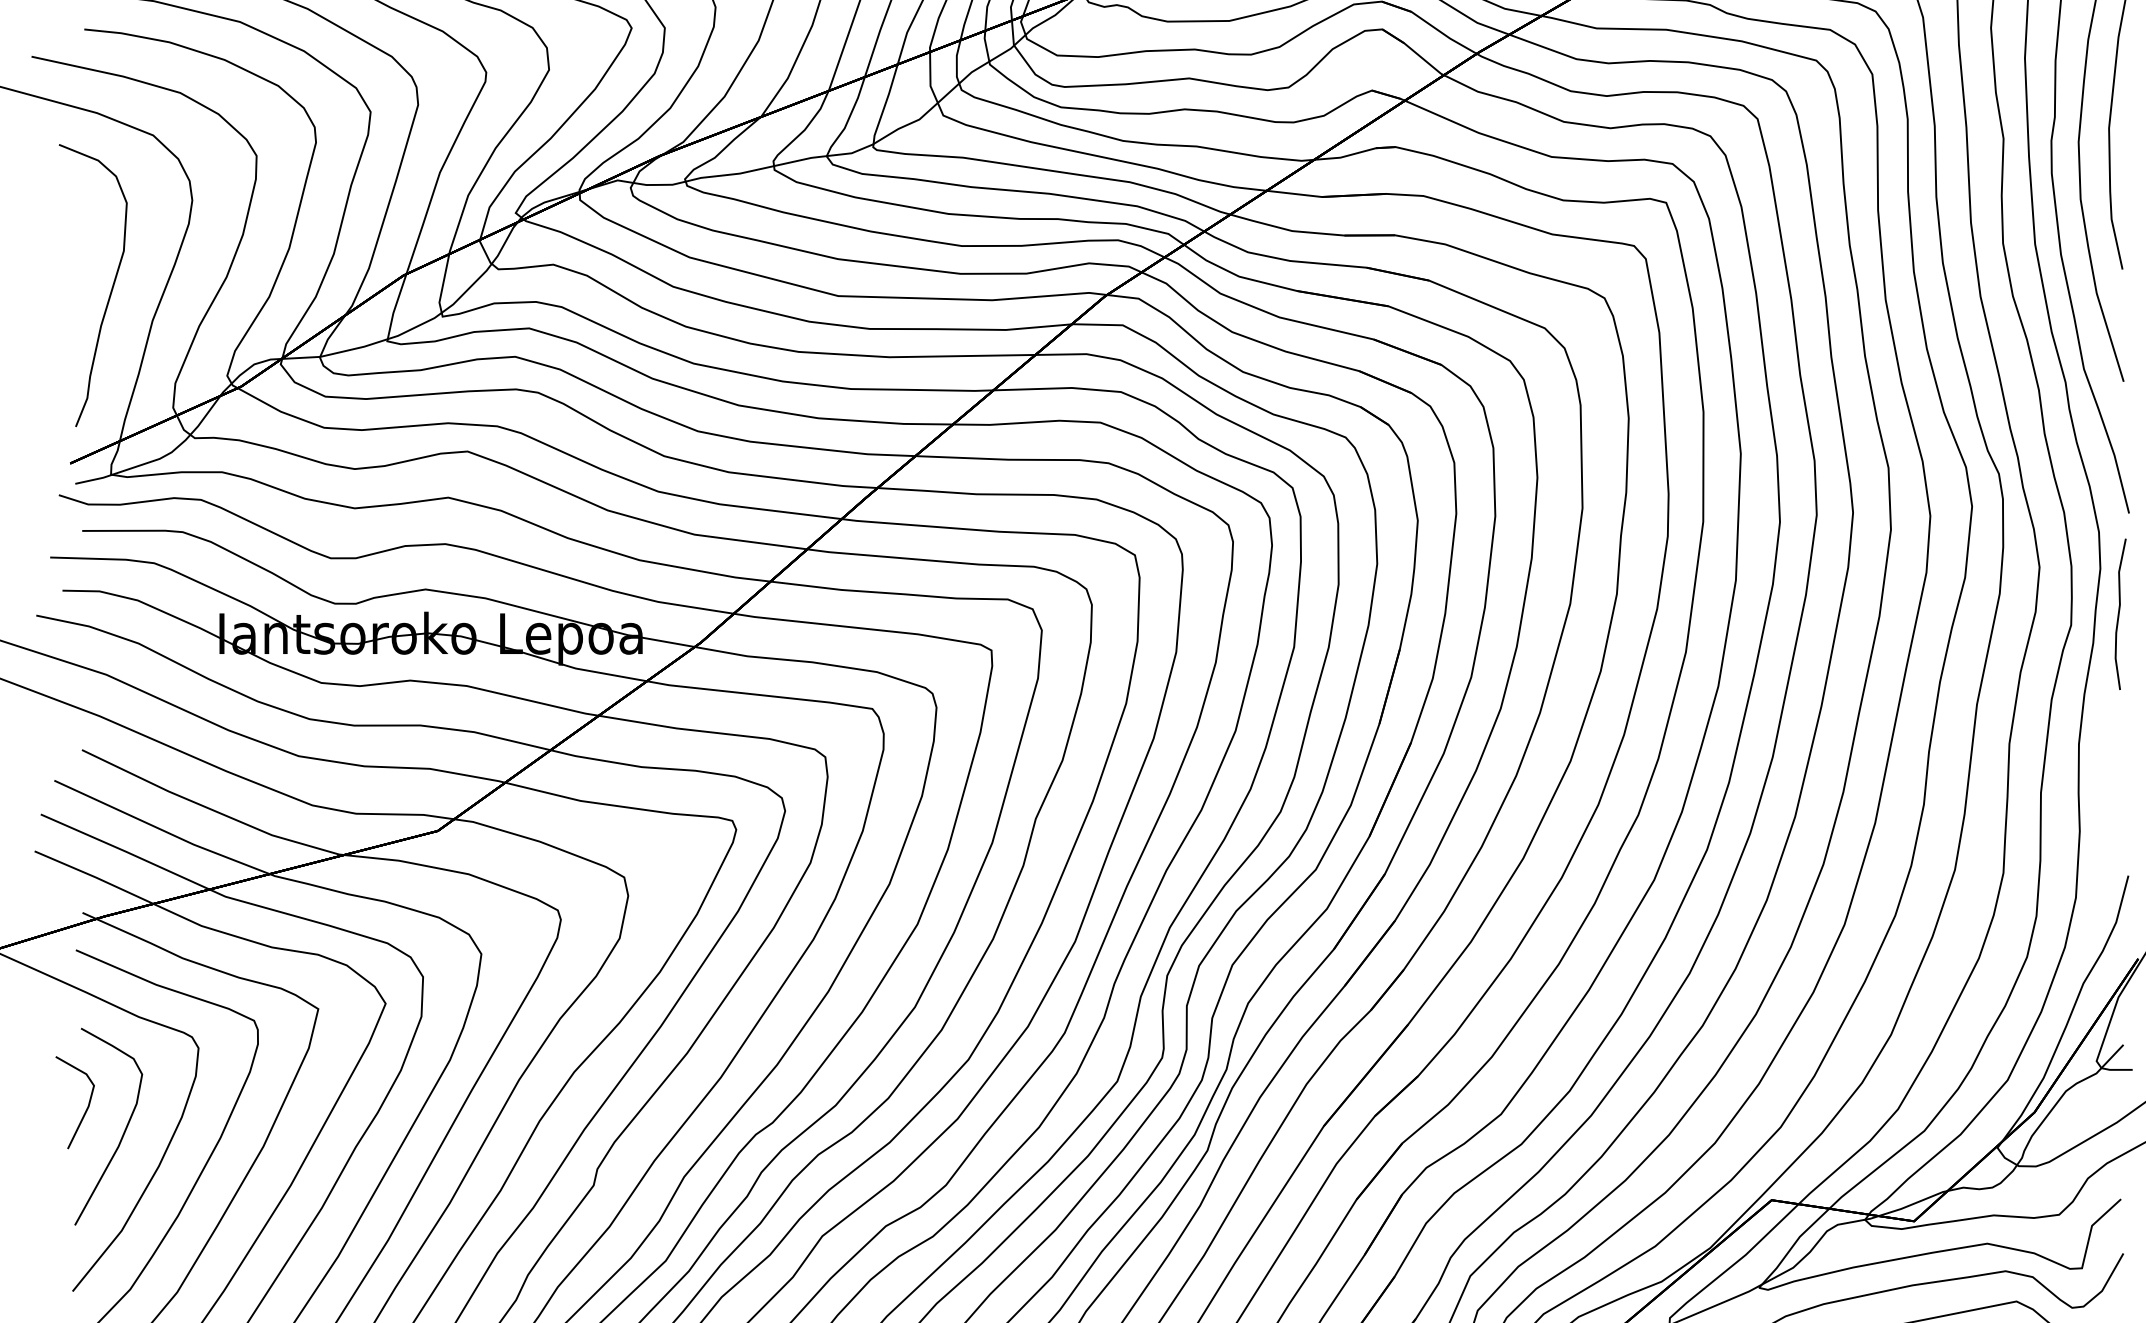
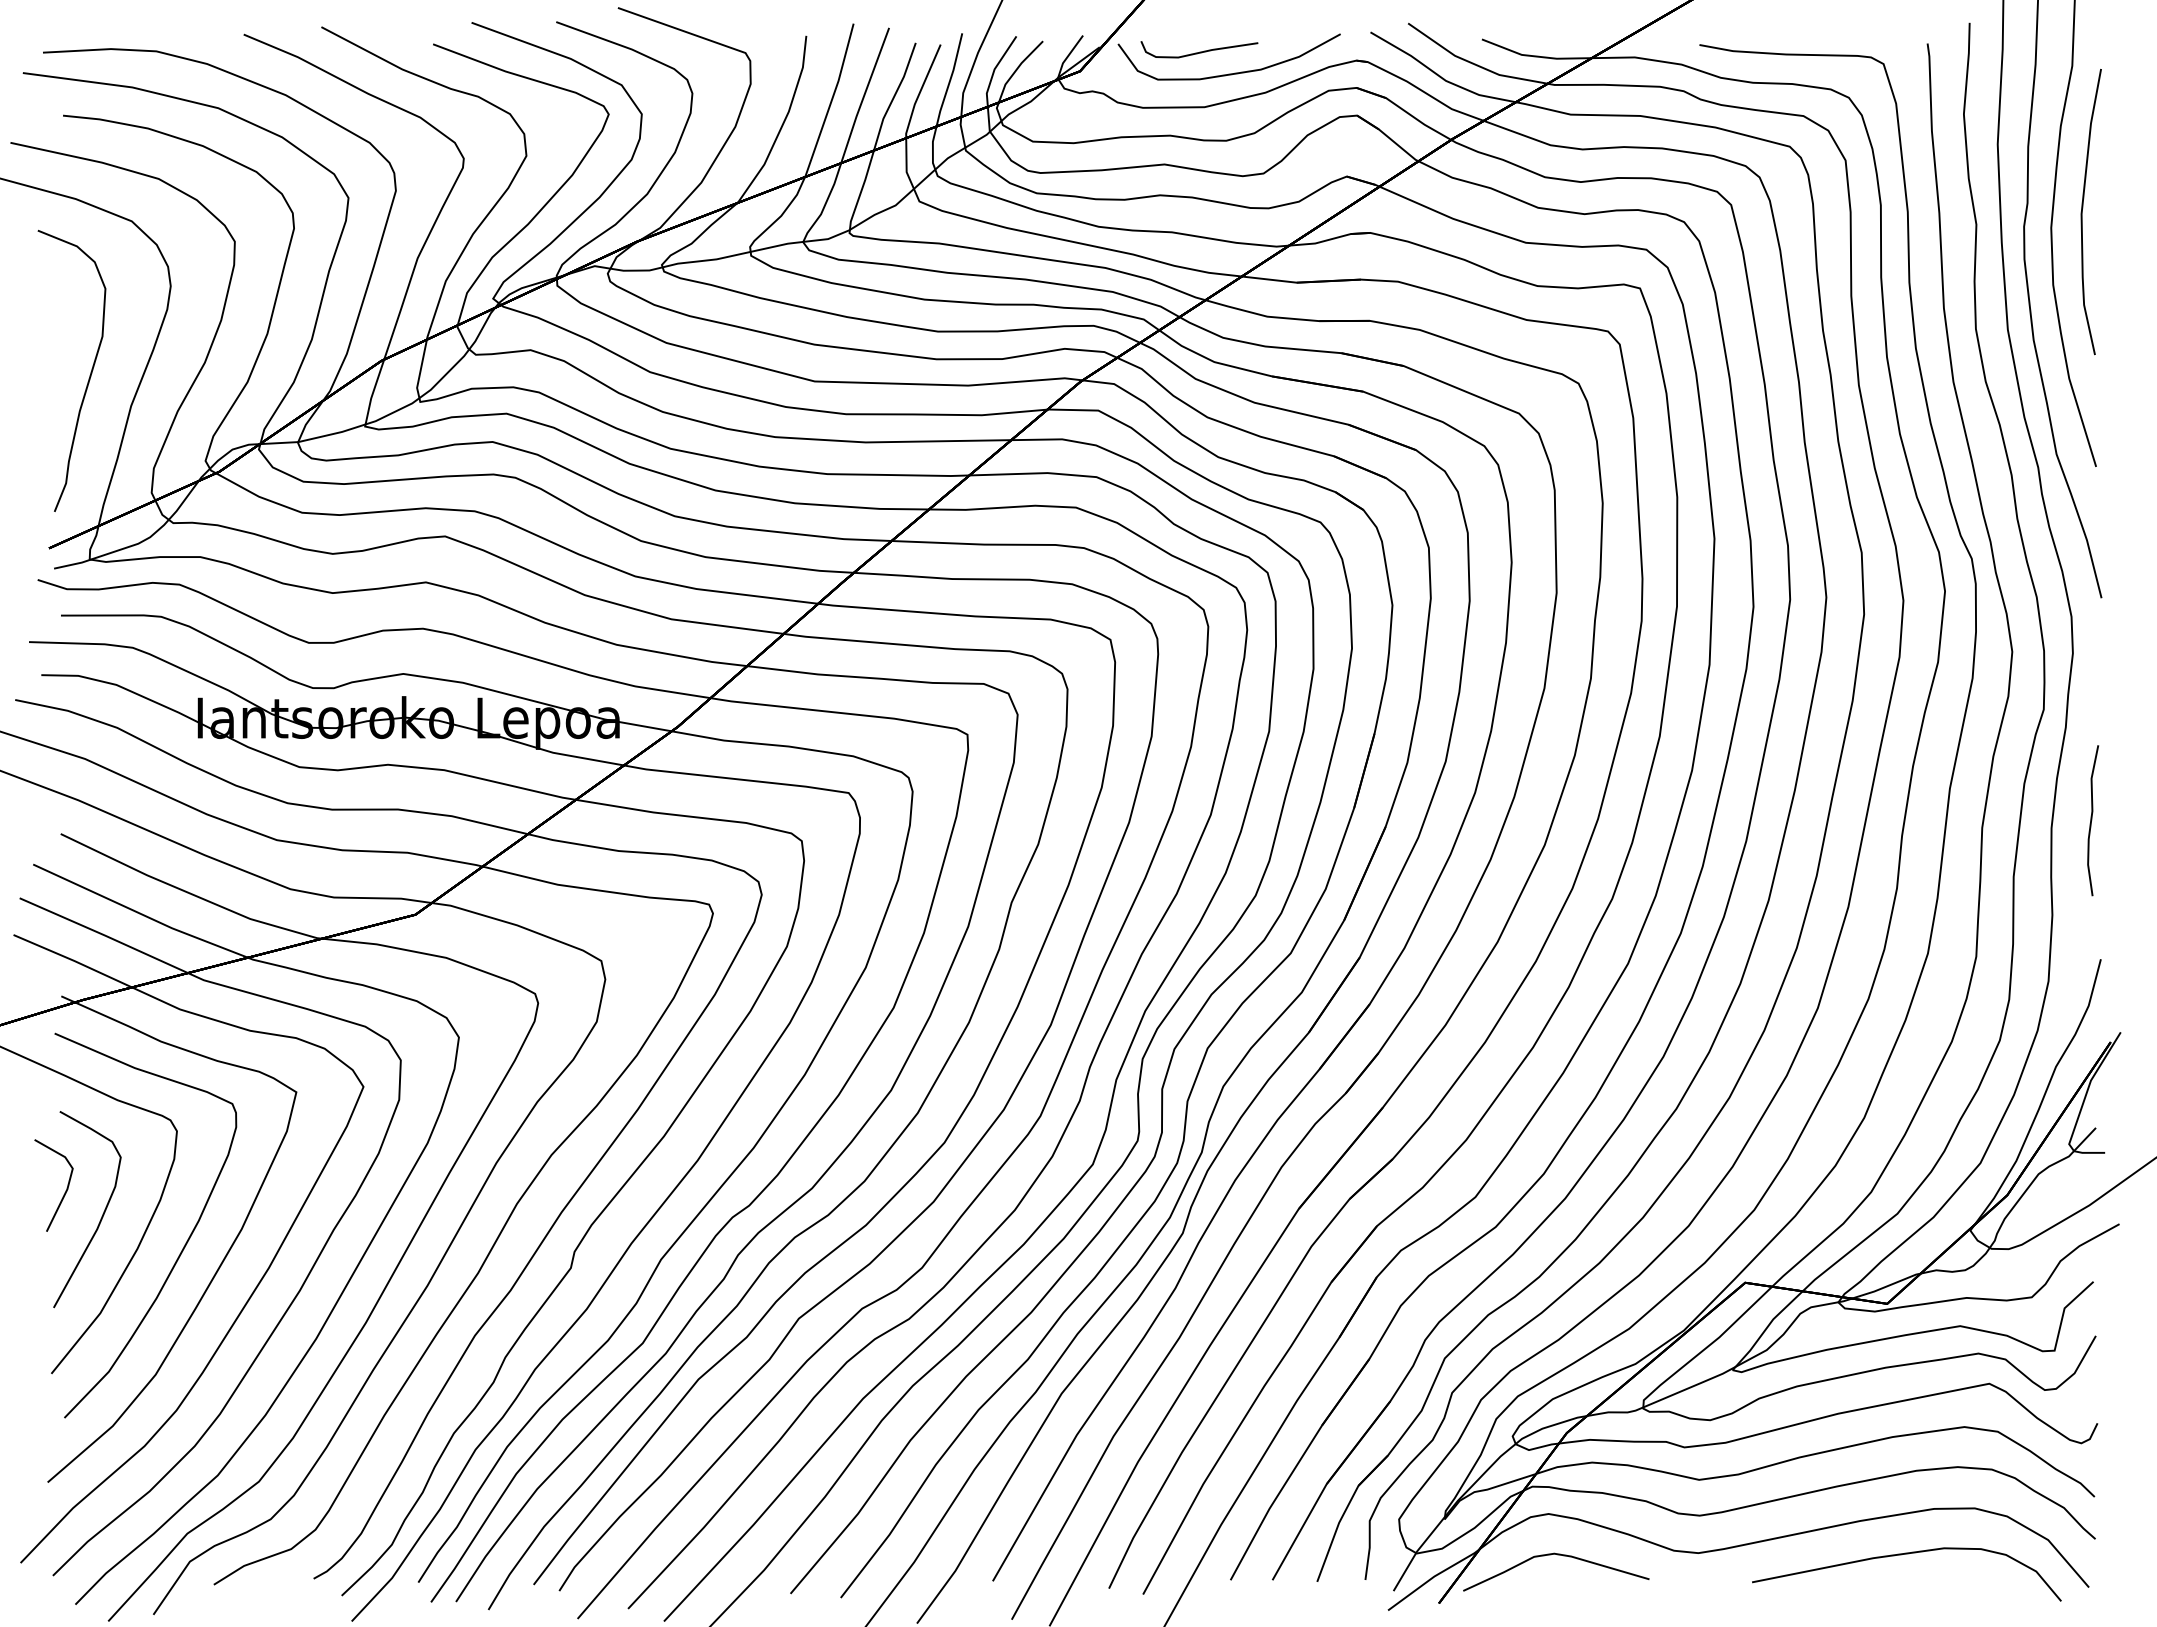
curve: (2120, 614) -> (2092, 820), moved

